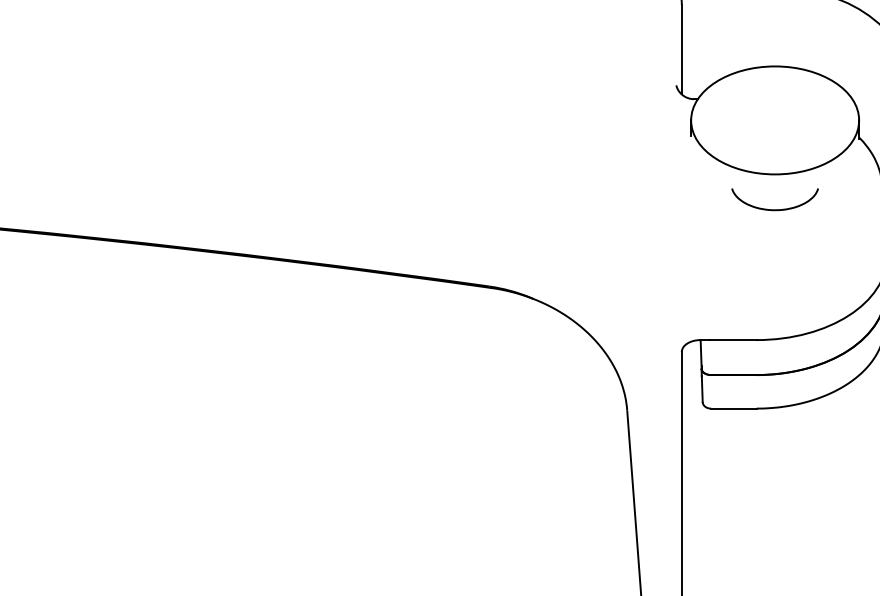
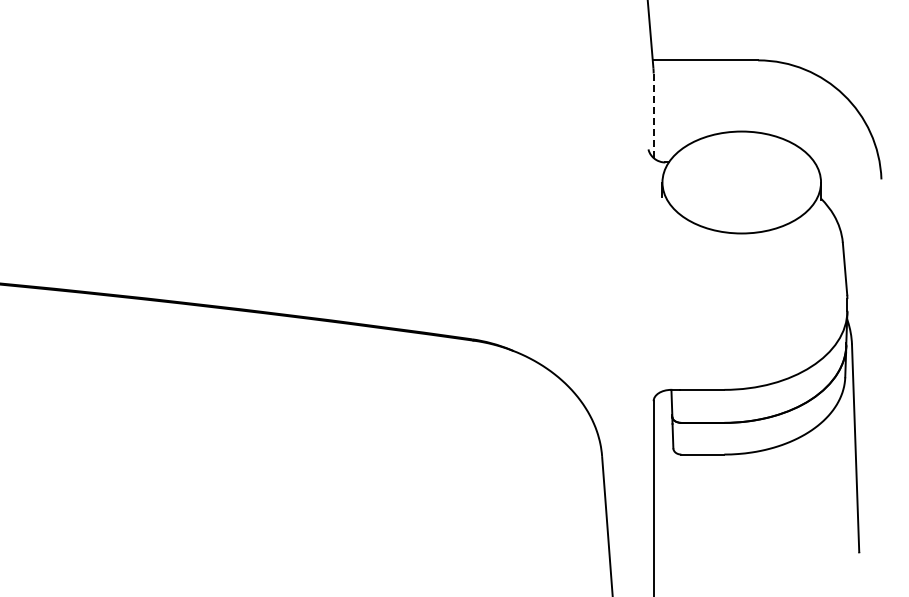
line: (681, 49) -> (653, 115), solid -> dashed
curve: (774, 209) -> (741, 266), removed

